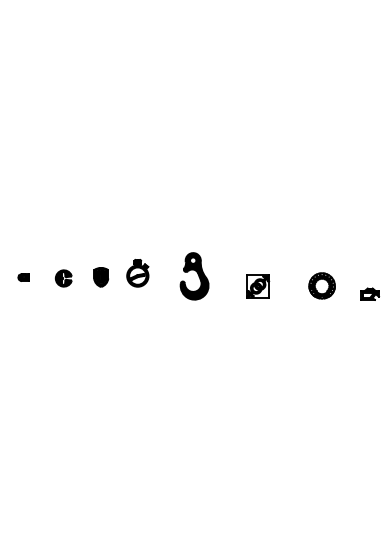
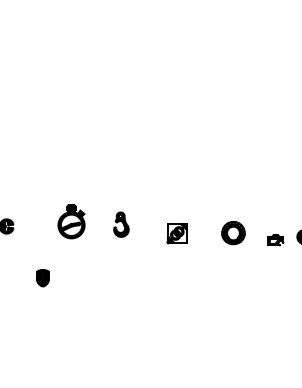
part: (137, 273) -> (71, 222), size x1.4
part: (194, 276) -> (121, 224), size x0.6
part: (100, 277) -> (42, 278), moved

